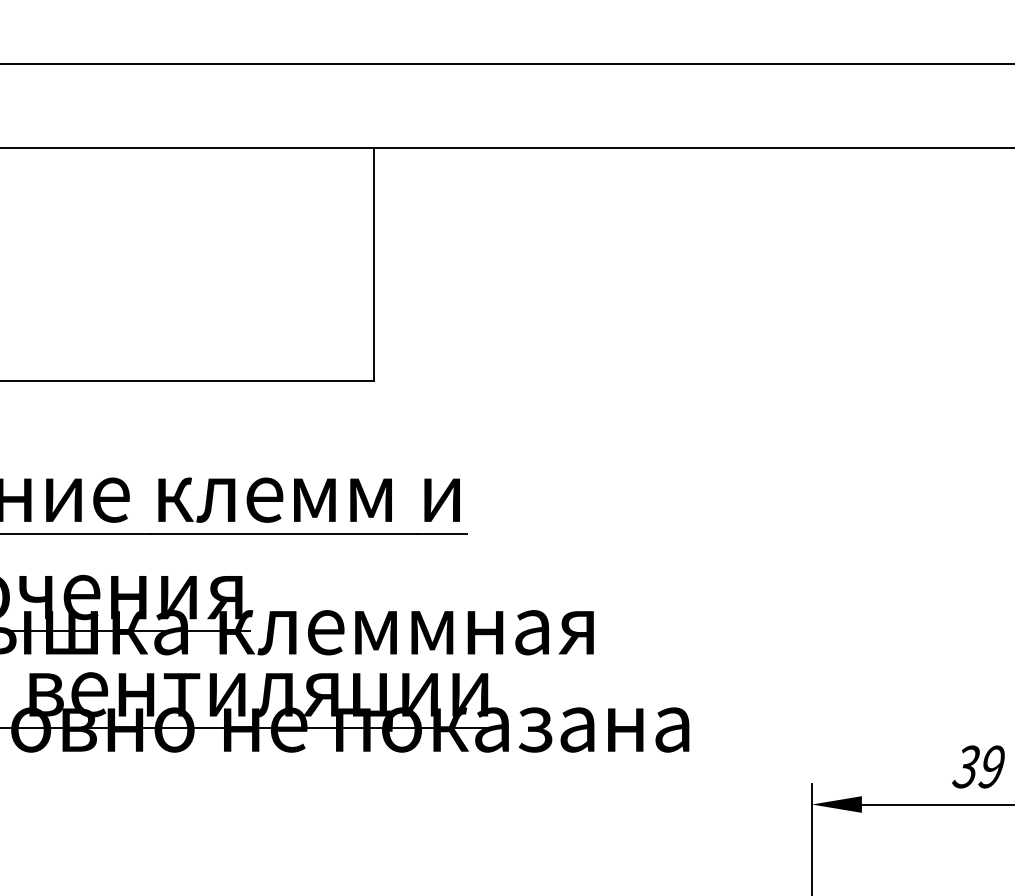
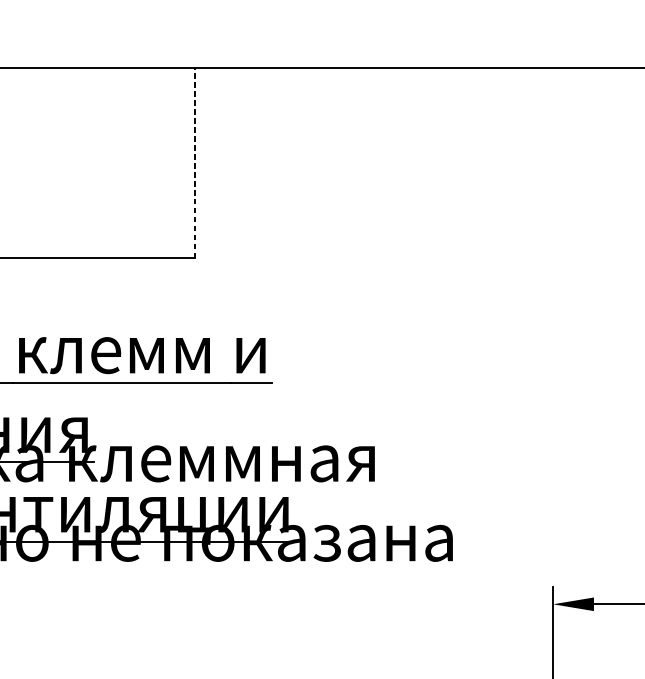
line: (373, 264) -> (194, 162), solid -> dashed

